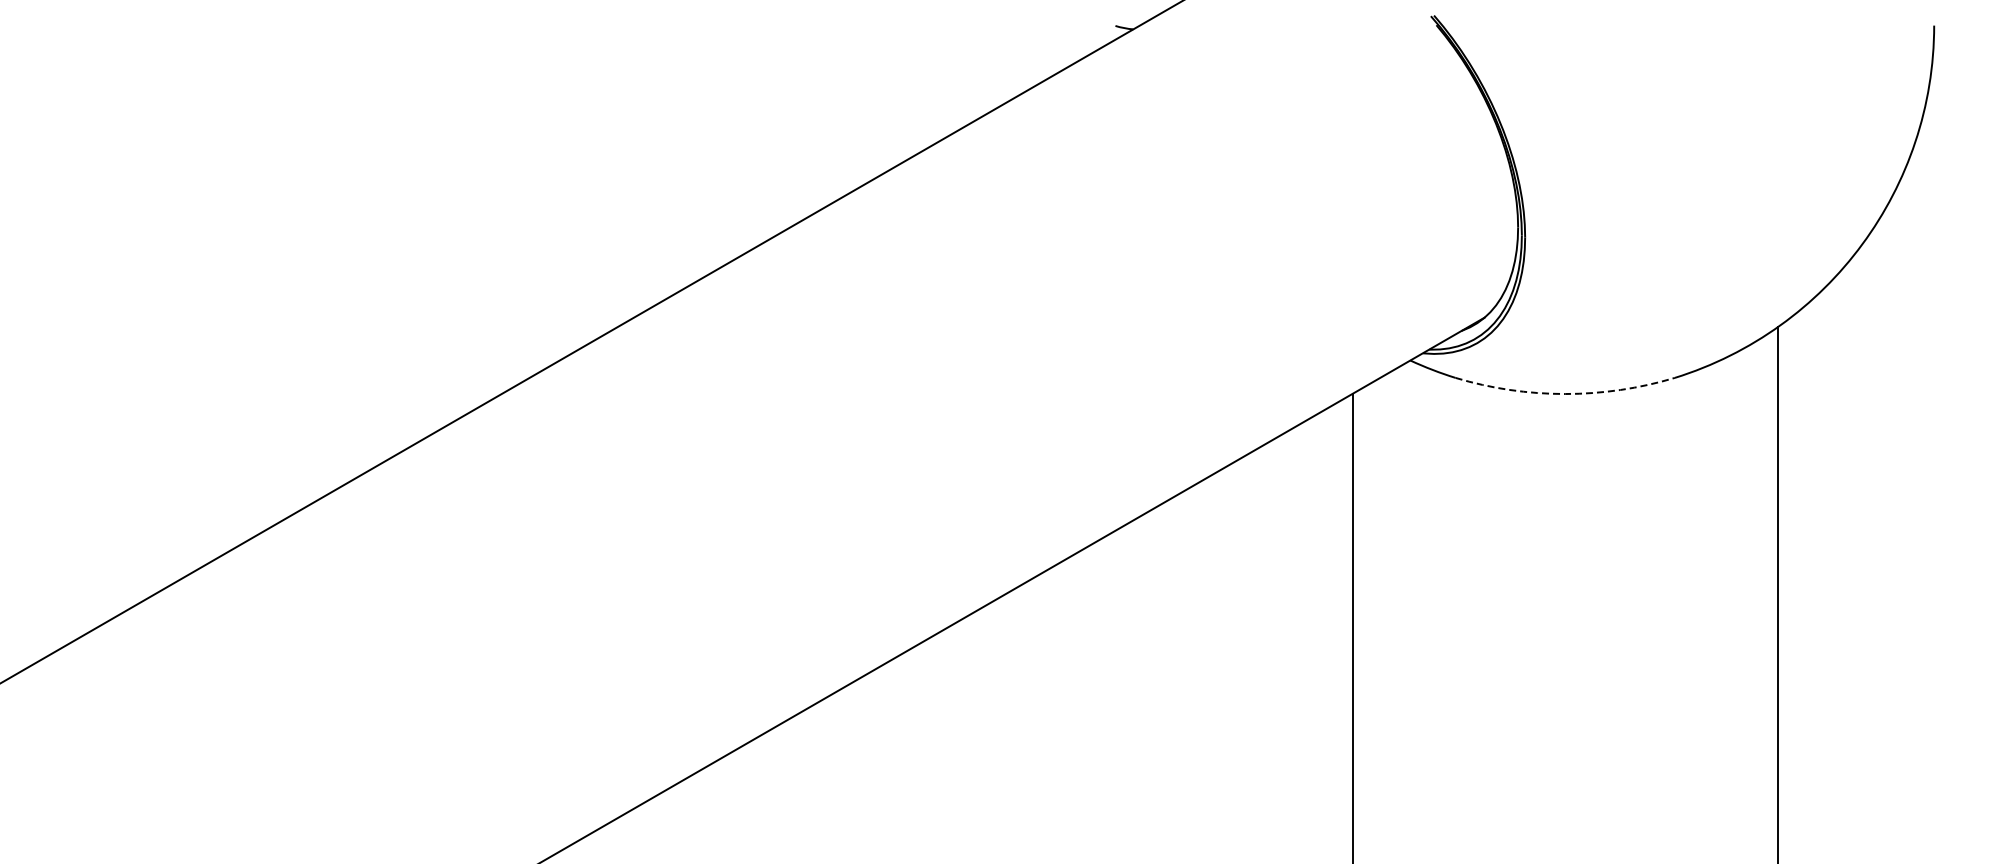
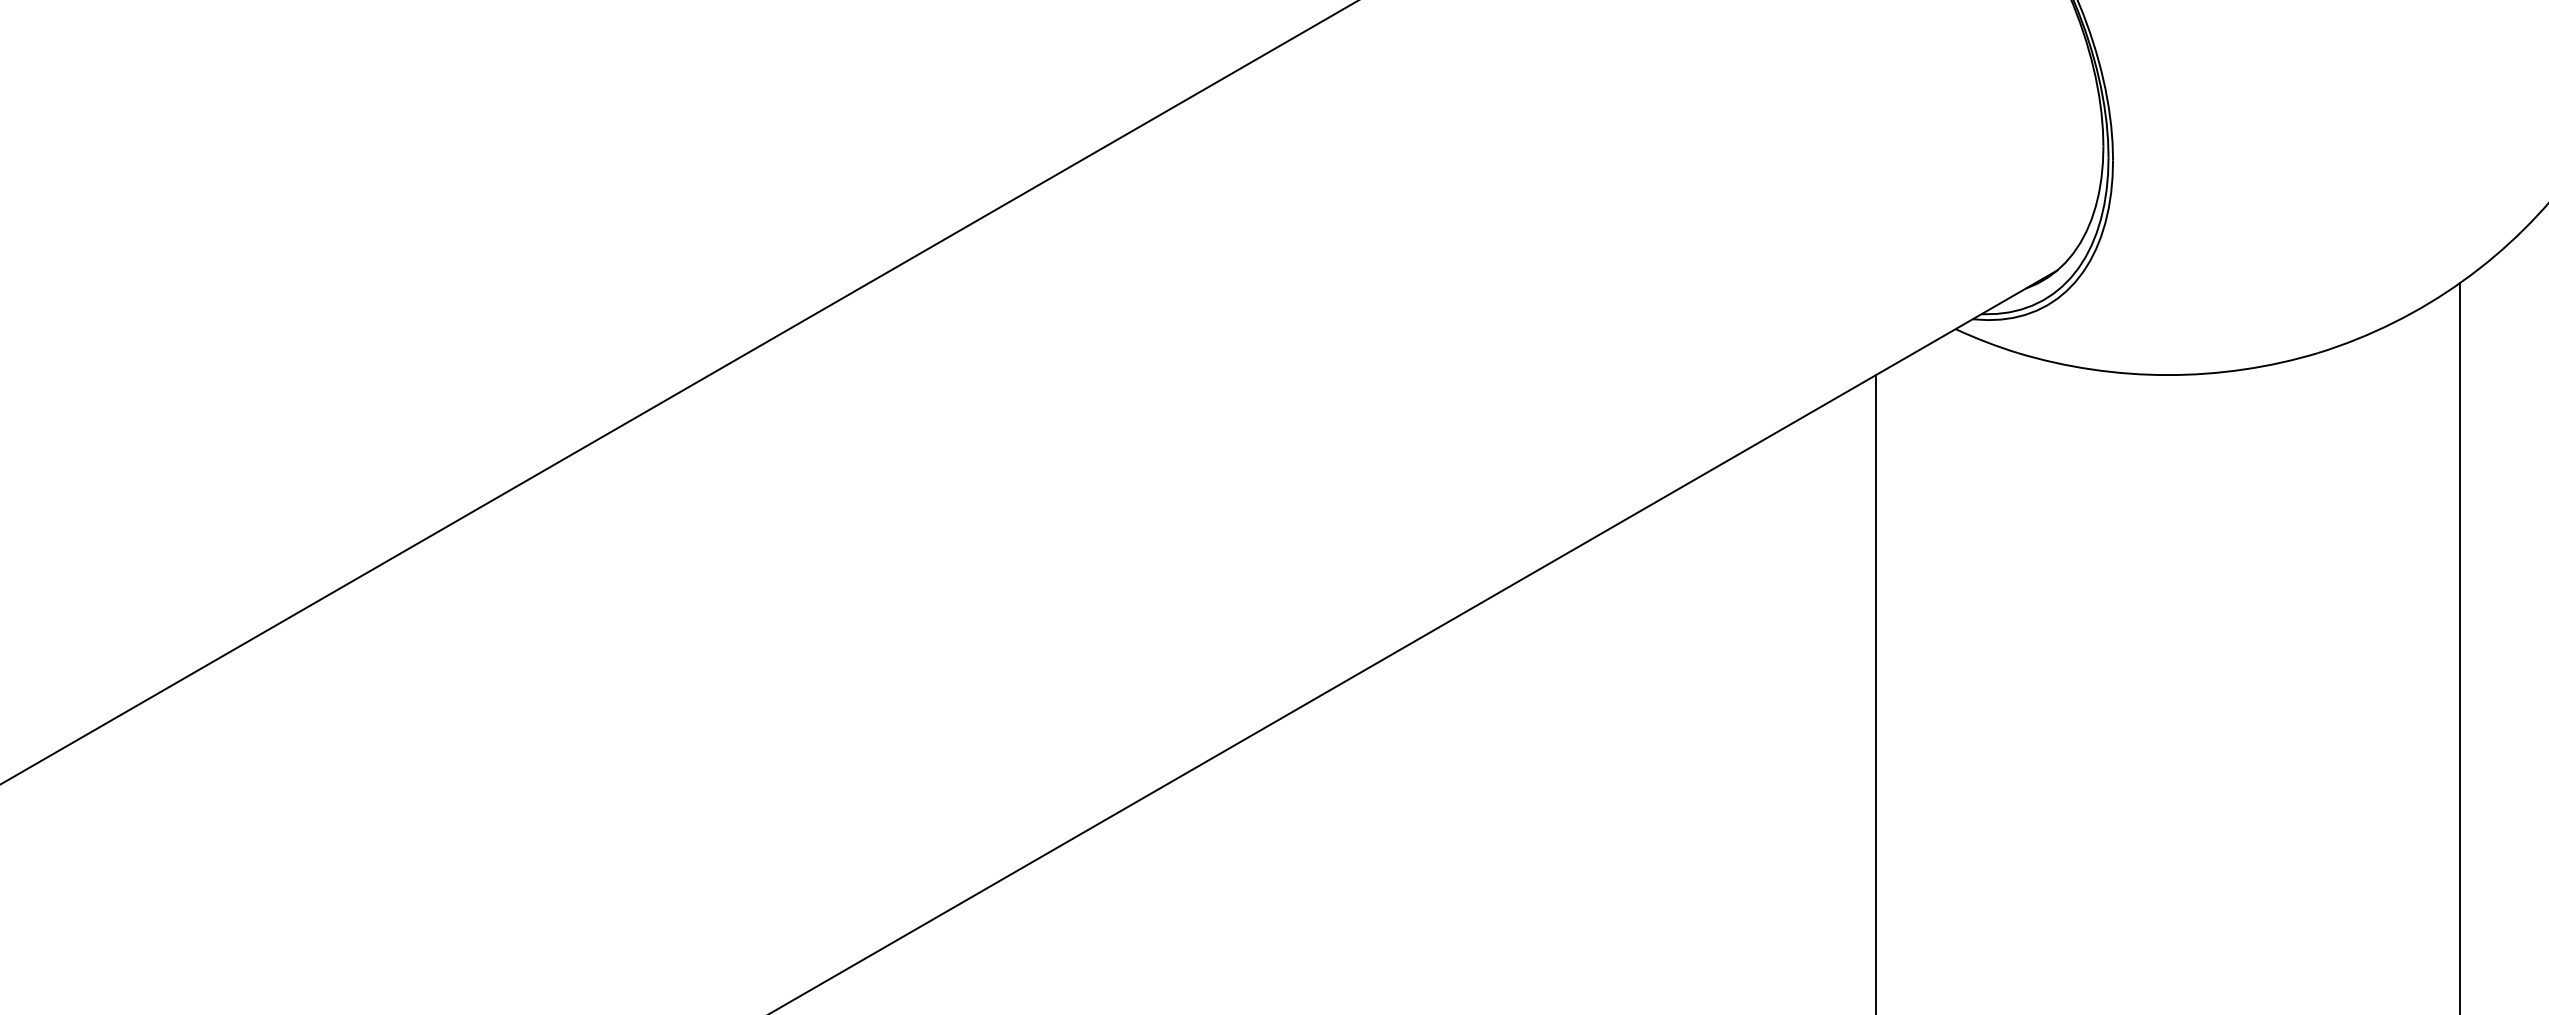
arc: (1565, 394) -> (2168, 375), dashed -> solid

